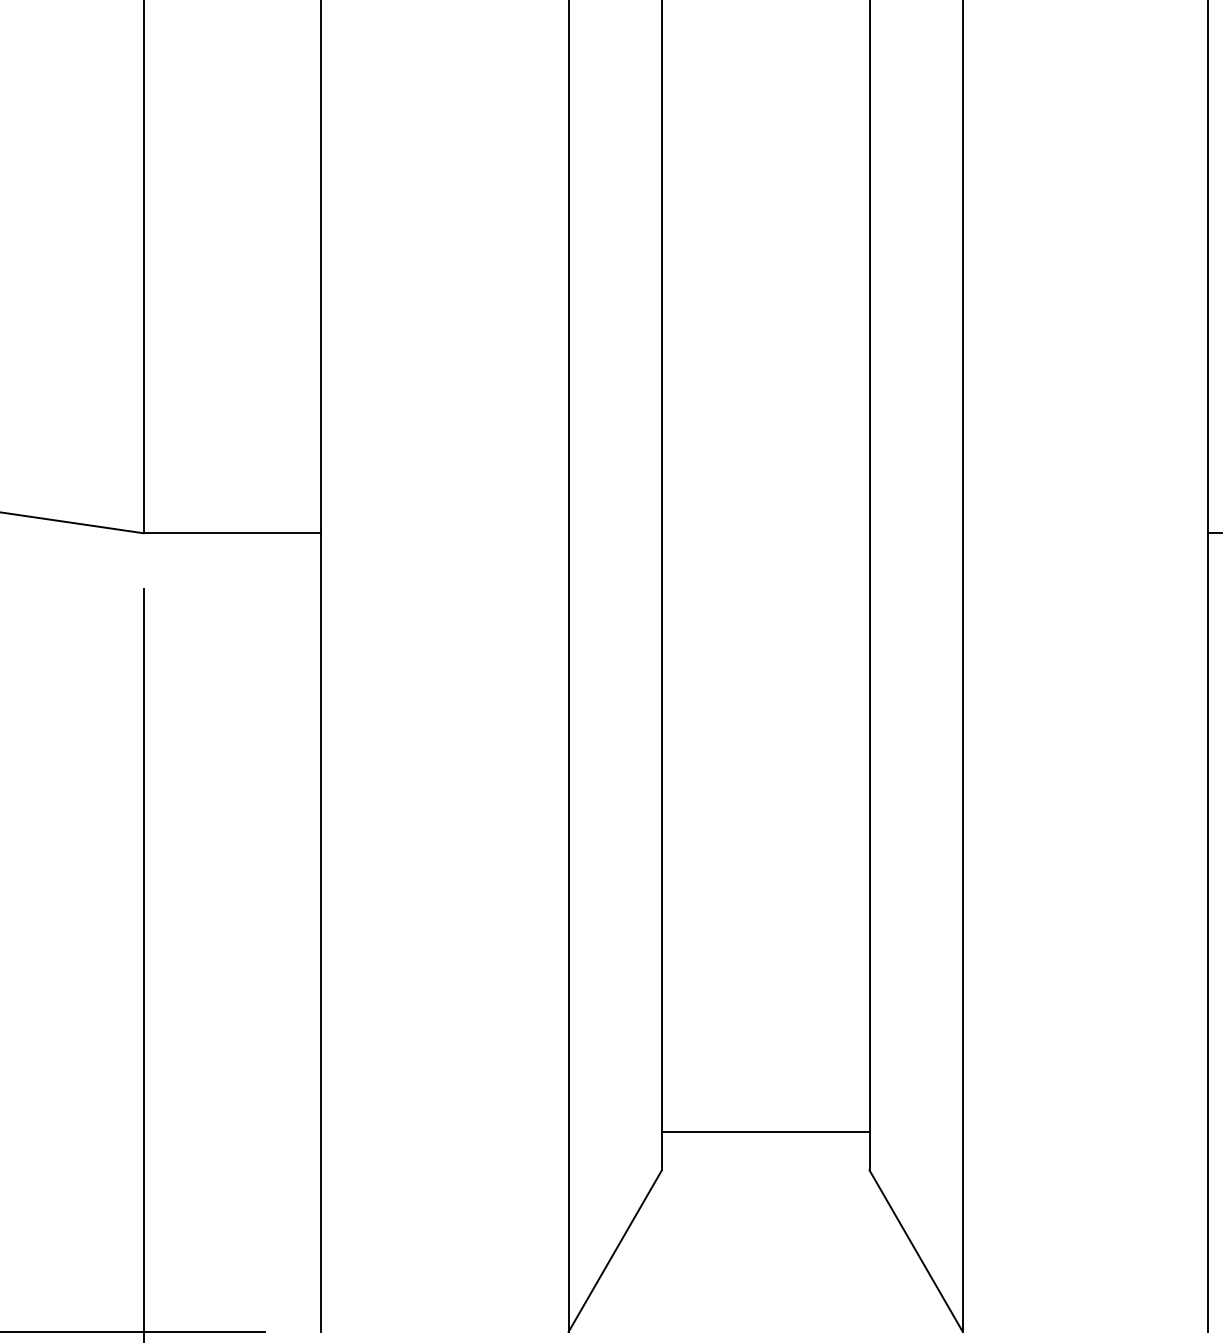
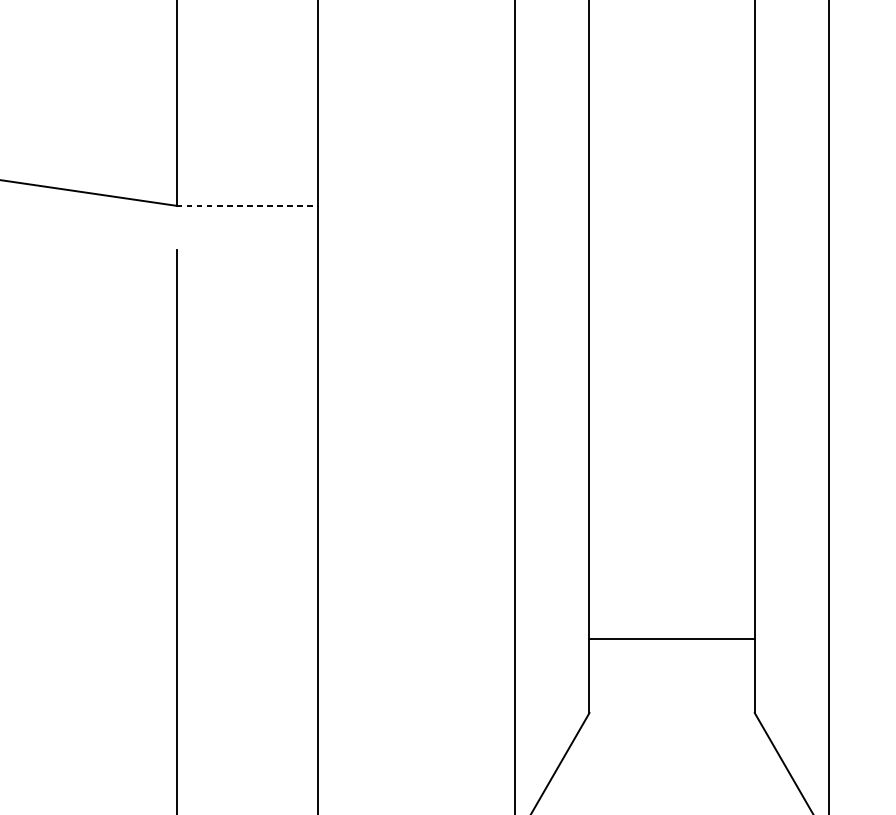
line: (232, 533) -> (247, 206), solid -> dashed
line: (765, 1132) -> (671, 639), moved

